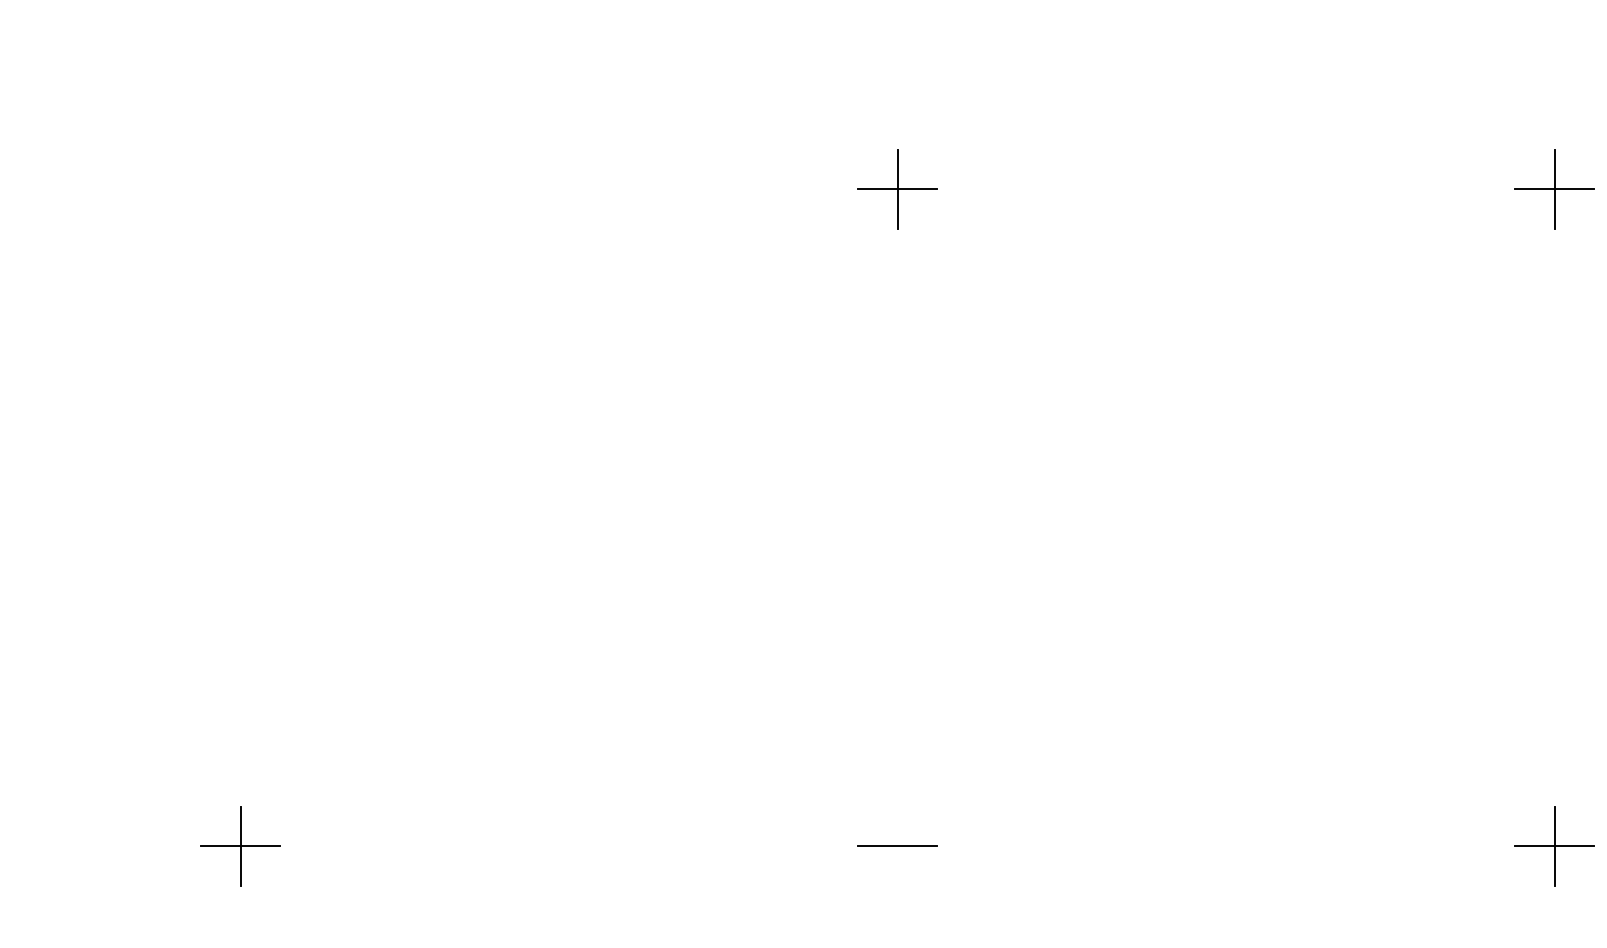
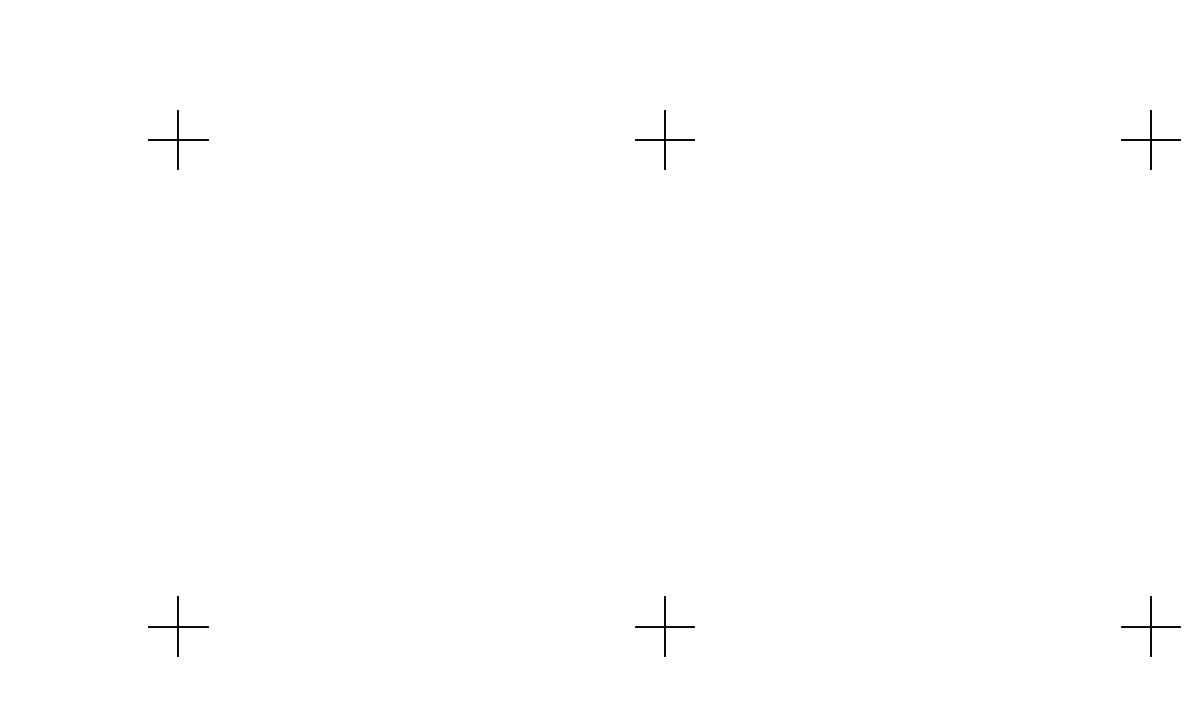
part: (240, 189) -> (178, 140), added
line: (897, 845) -> (664, 626), added

